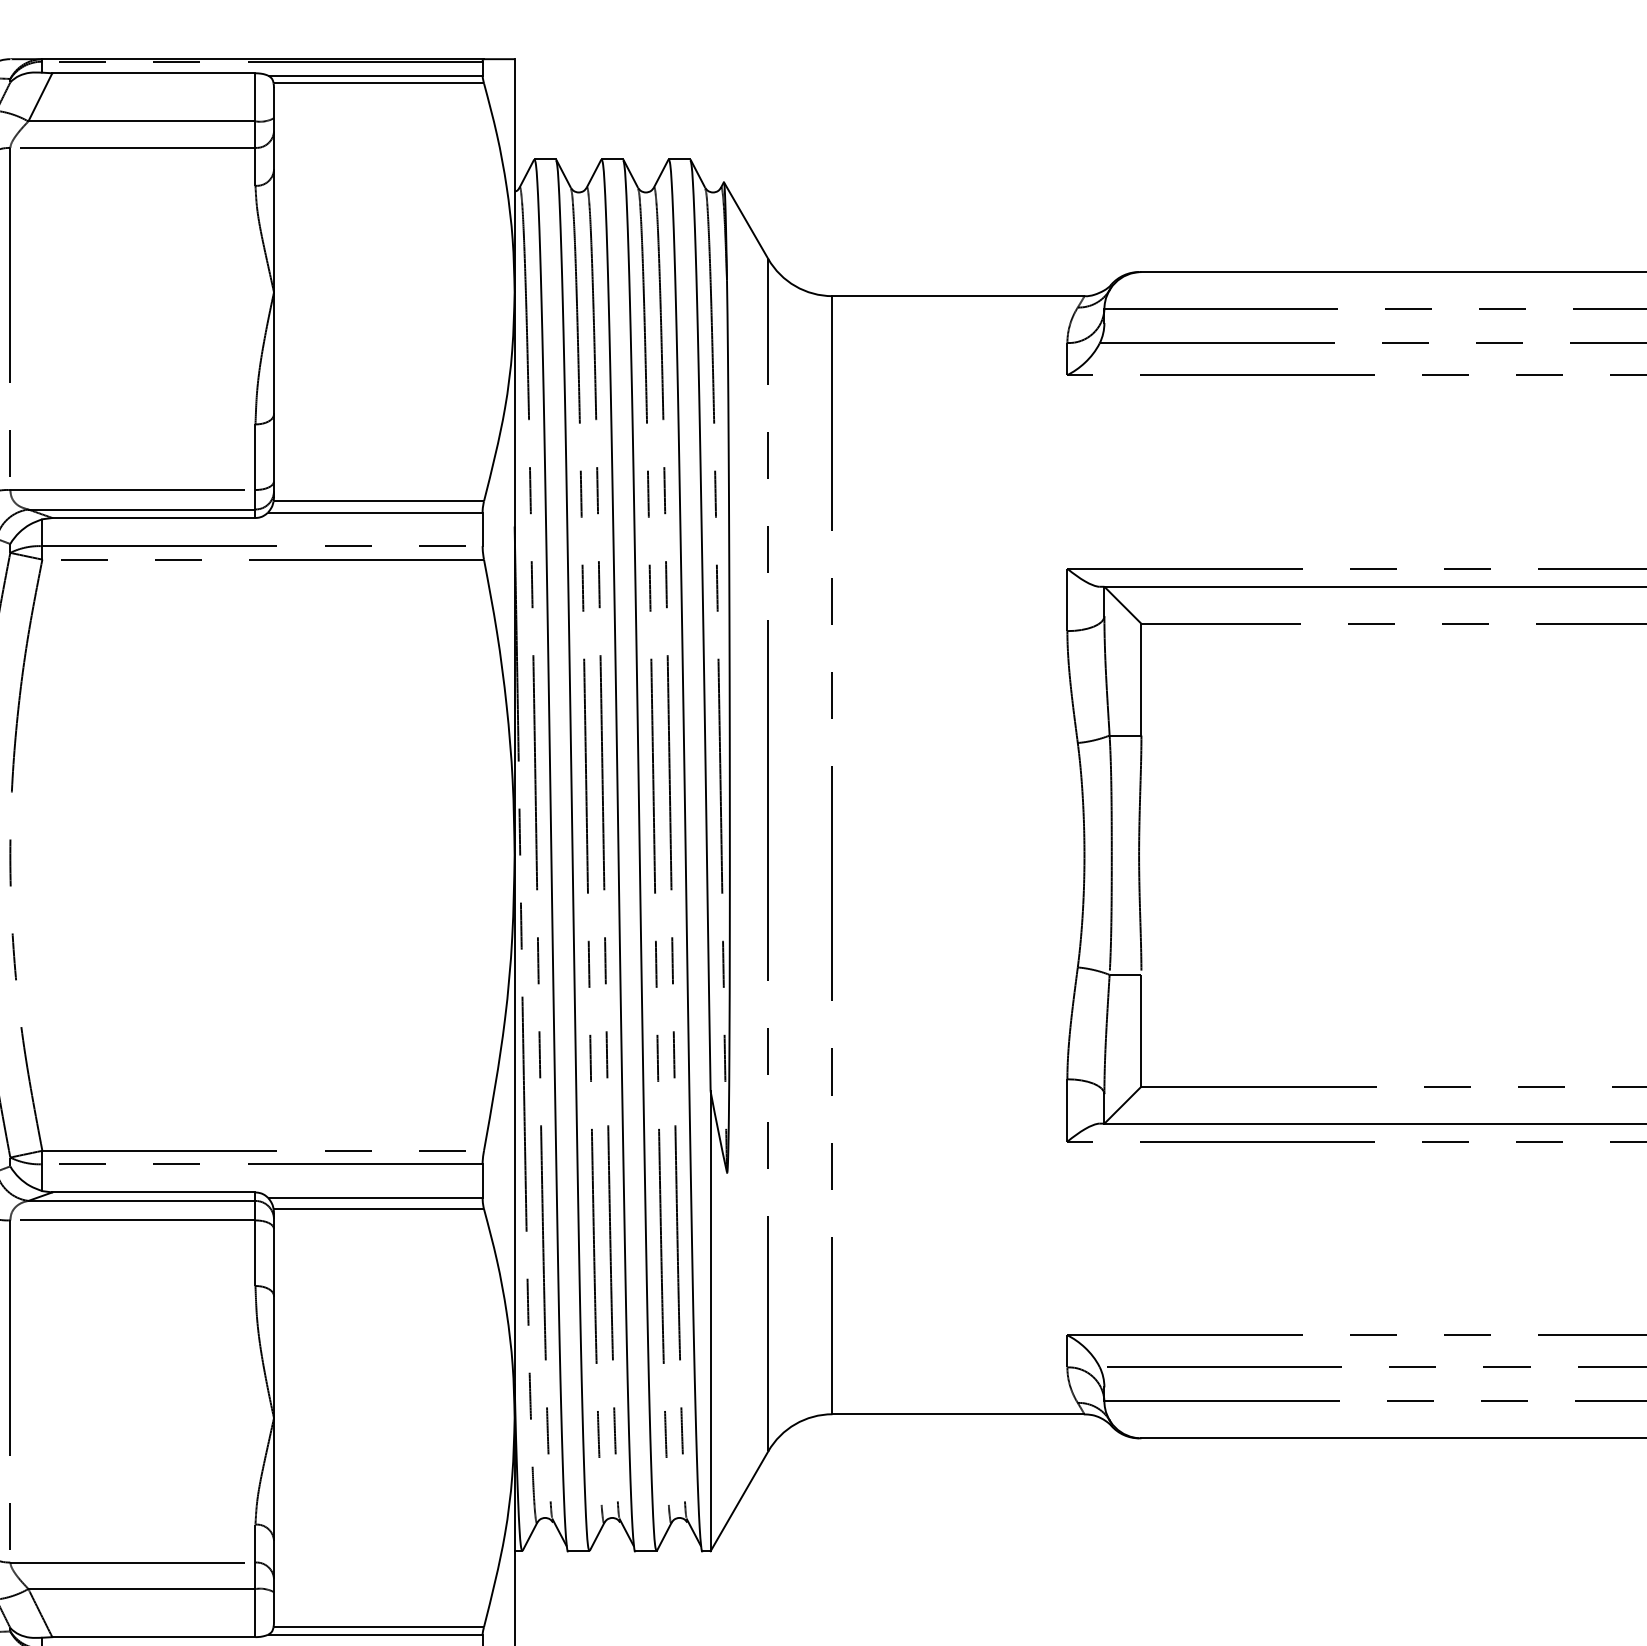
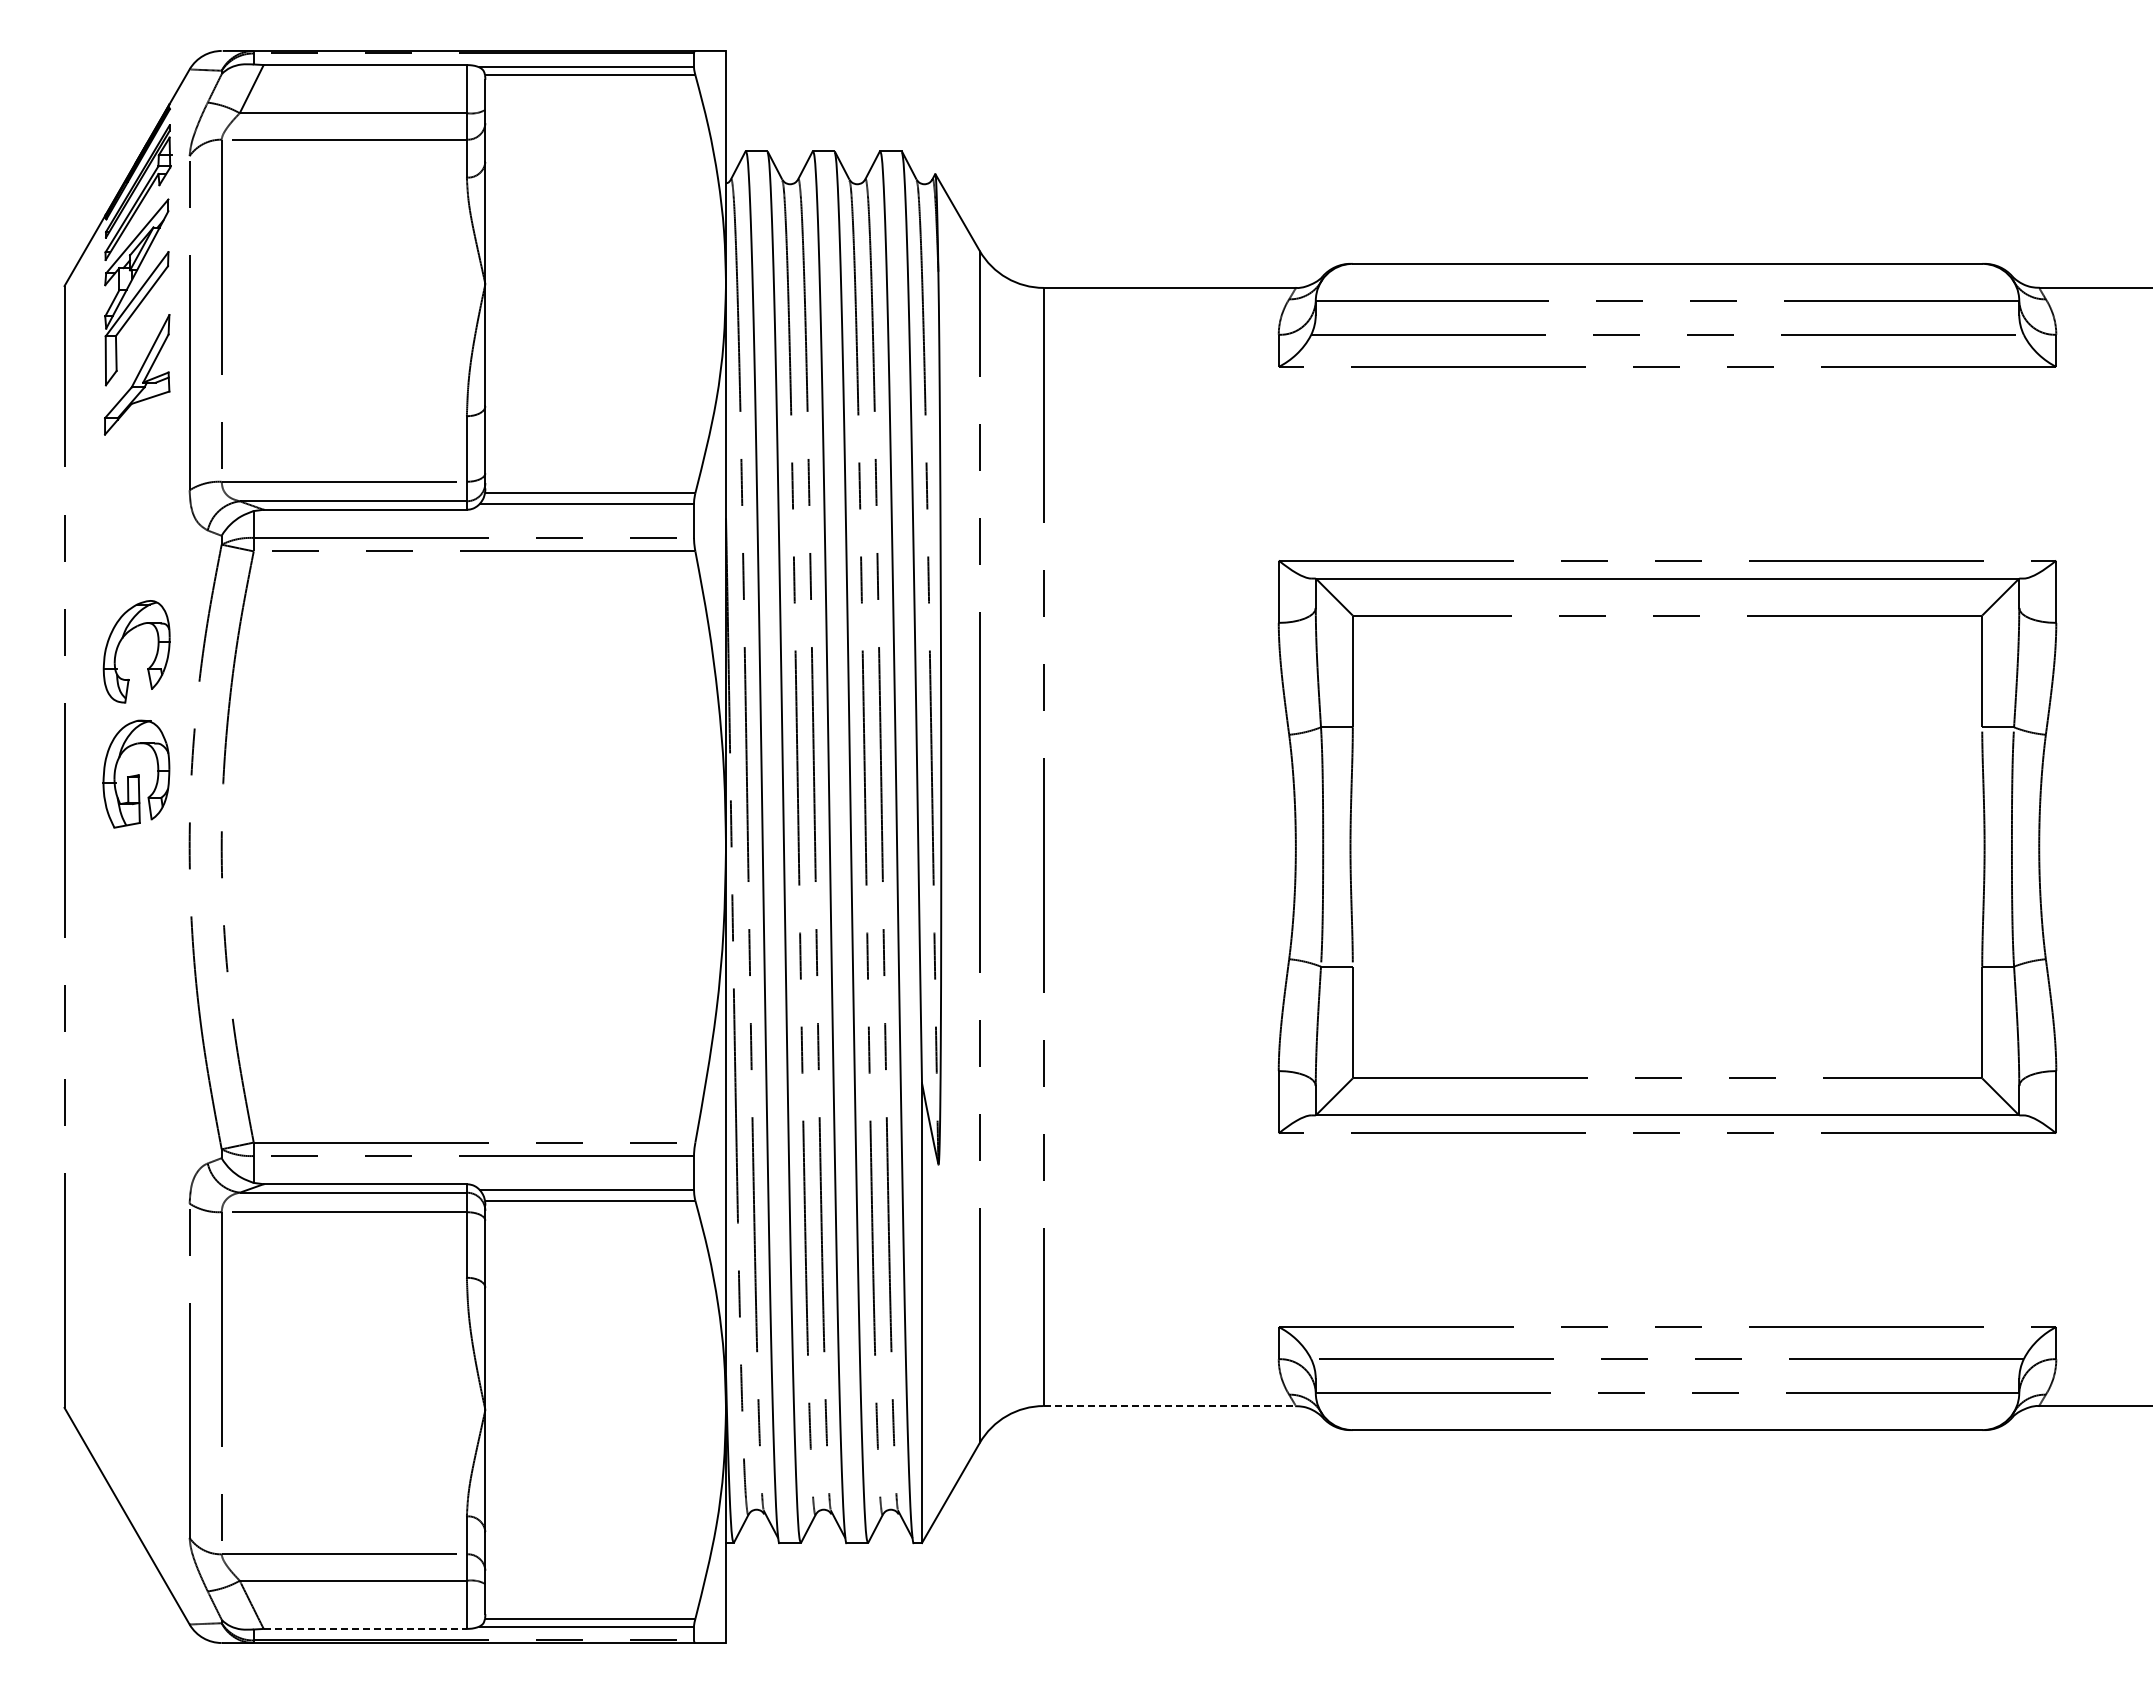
line: (958, 1414) -> (1169, 1406), solid -> dashed
line: (154, 1636) -> (365, 1628), solid -> dashed

